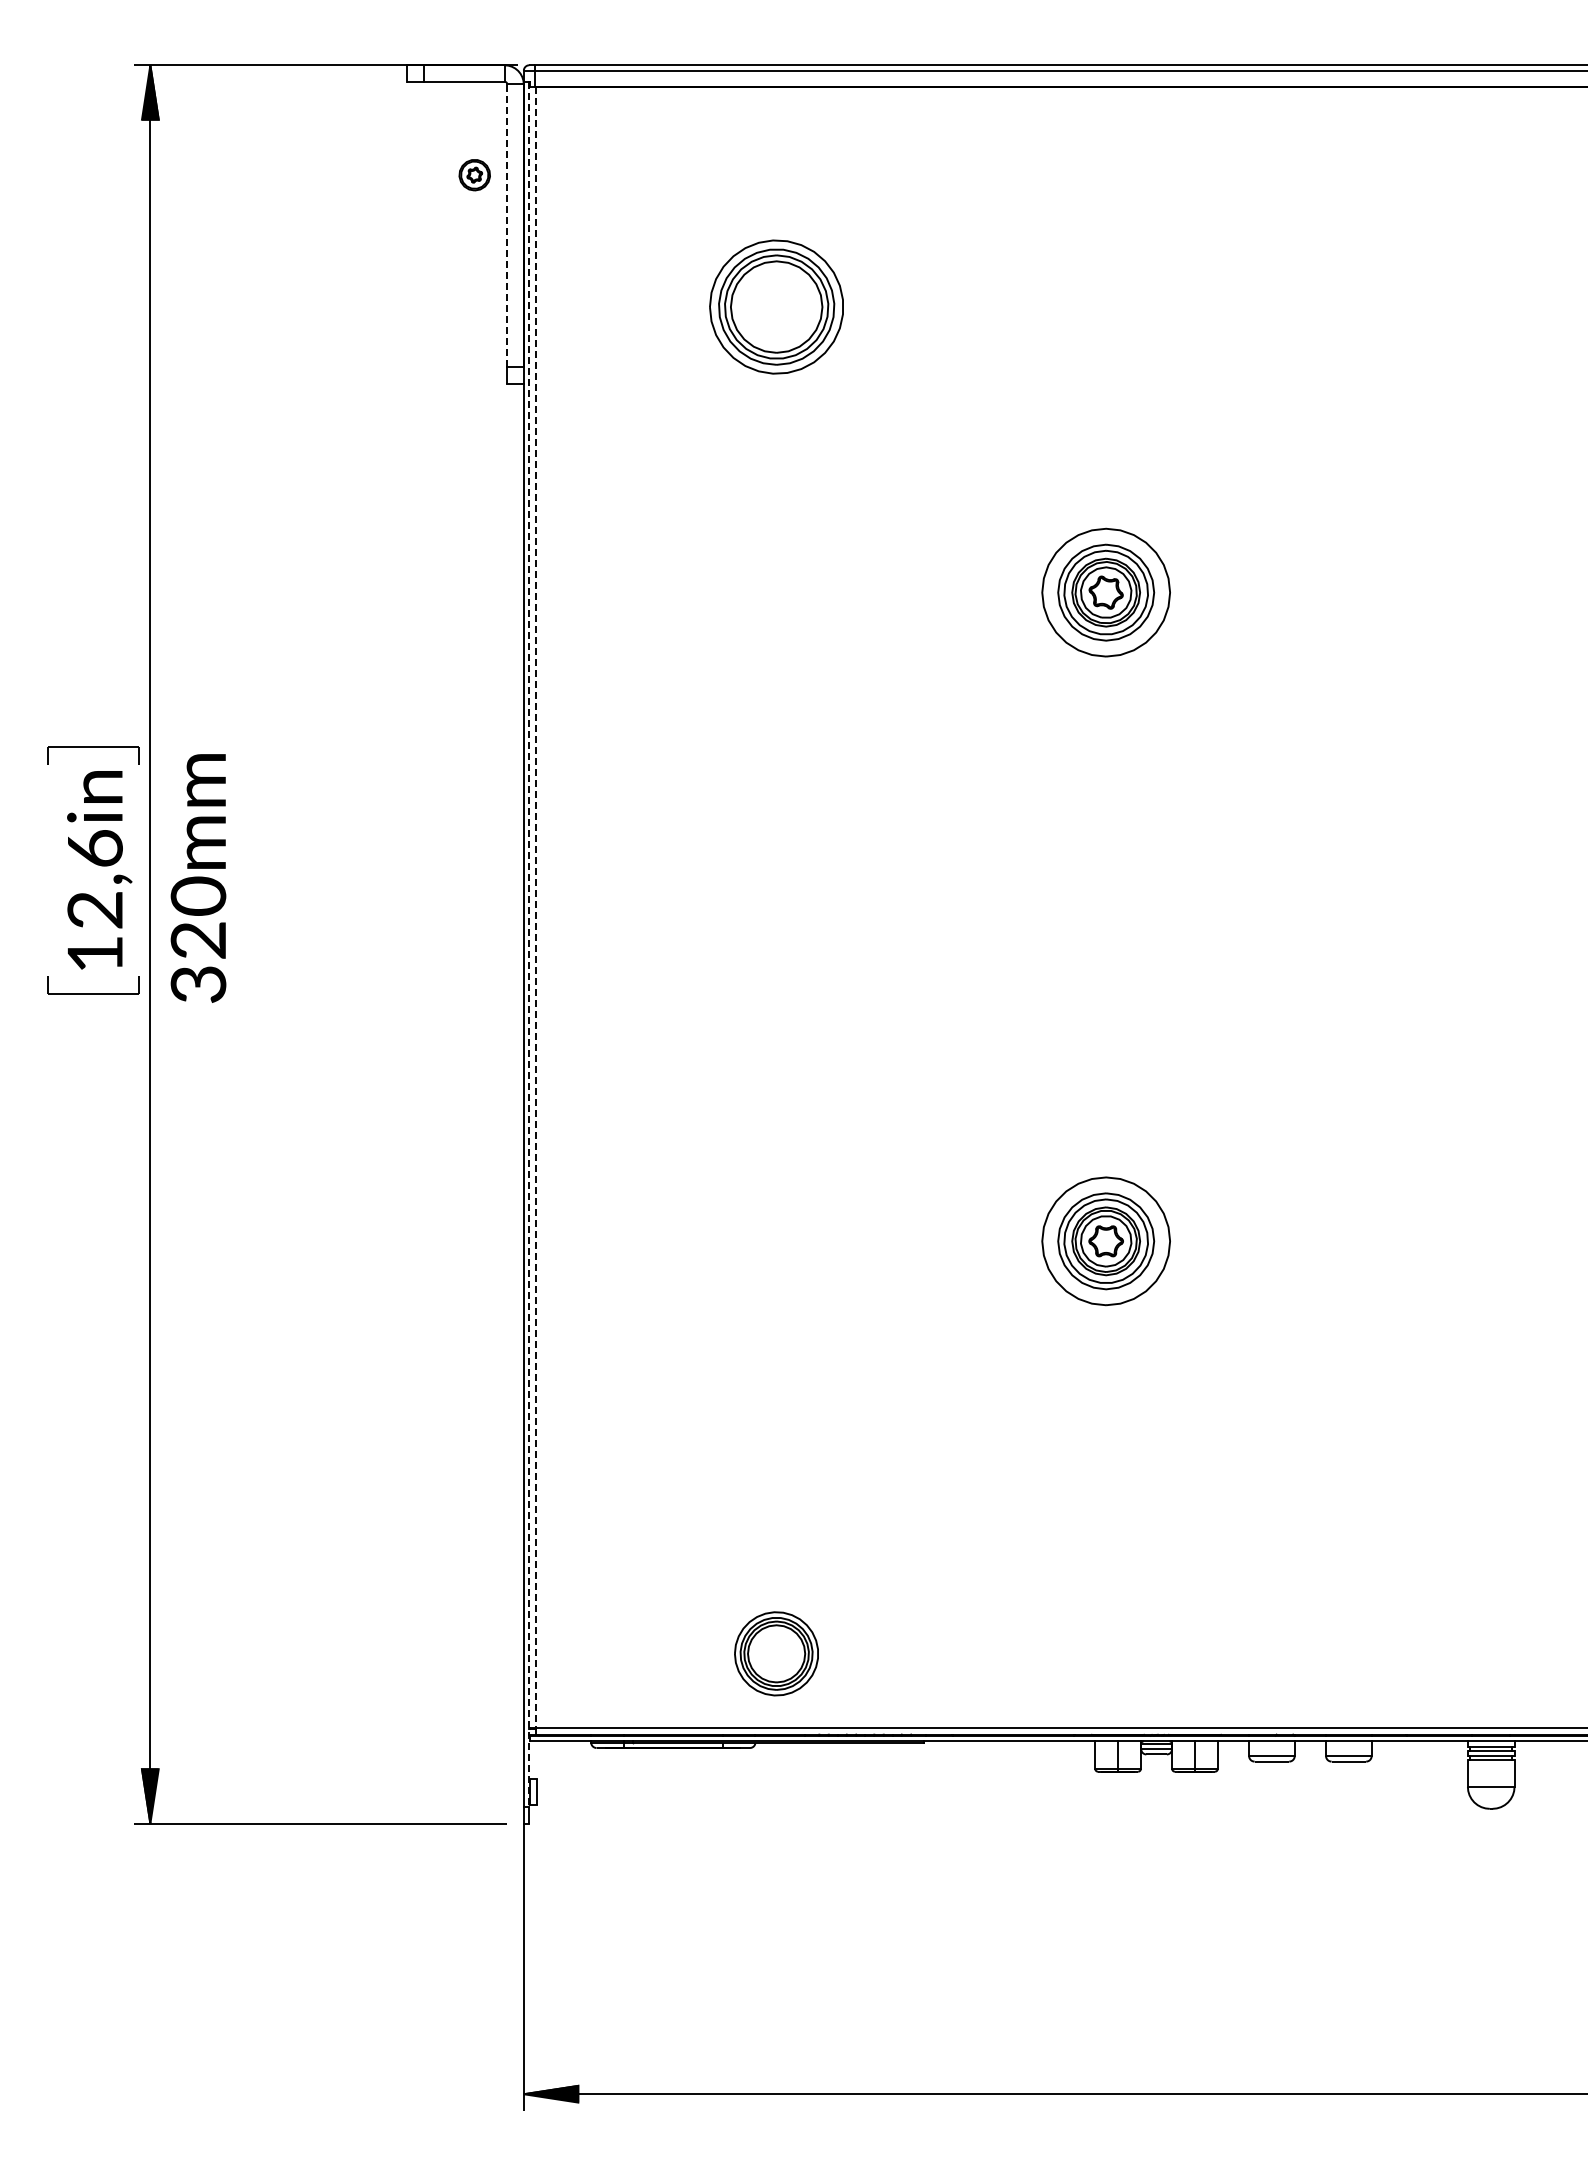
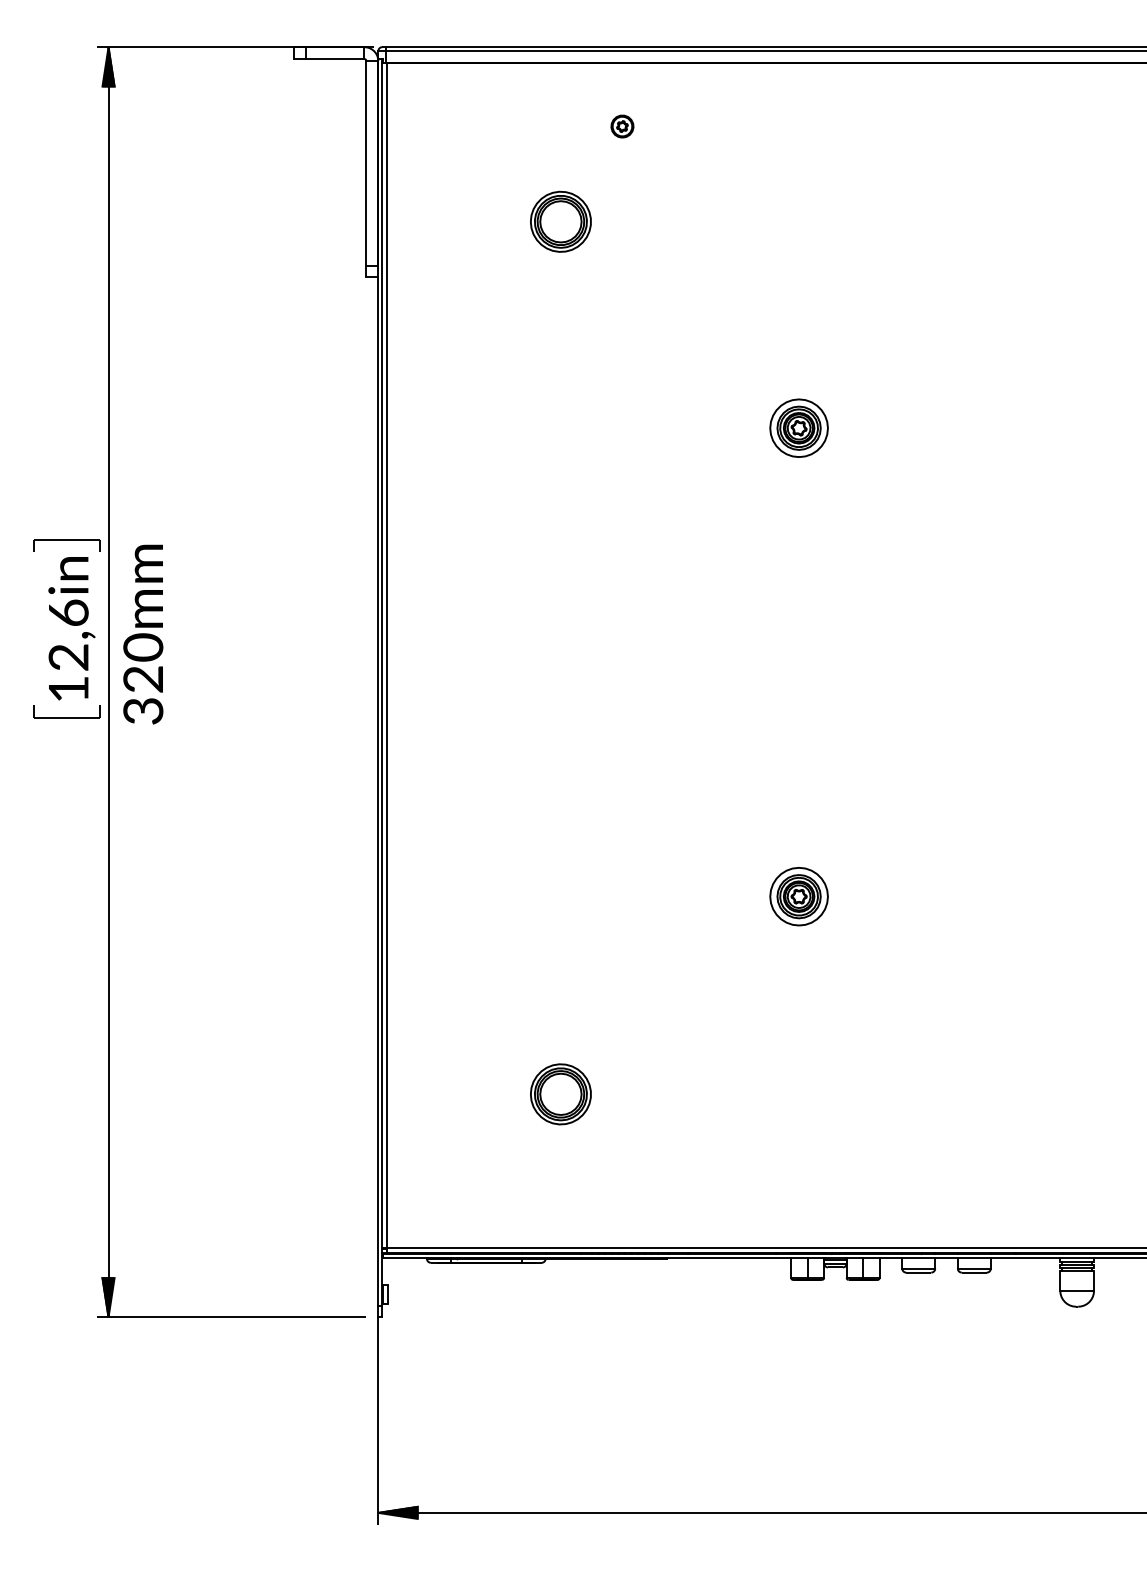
part: (474, 175) -> (622, 126), moved
line: (507, 226) -> (366, 163), dashed -> solid
part: (776, 306) -> (560, 221), size x0.62
part: (1106, 592) -> (799, 428), size x0.62
line: (535, 908) -> (386, 656), dashed -> solid
line: (529, 944) -> (382, 682), dashed -> solid
part: (1106, 1240) -> (799, 896), size x0.62
part: (776, 1653) -> (560, 1094), moved

